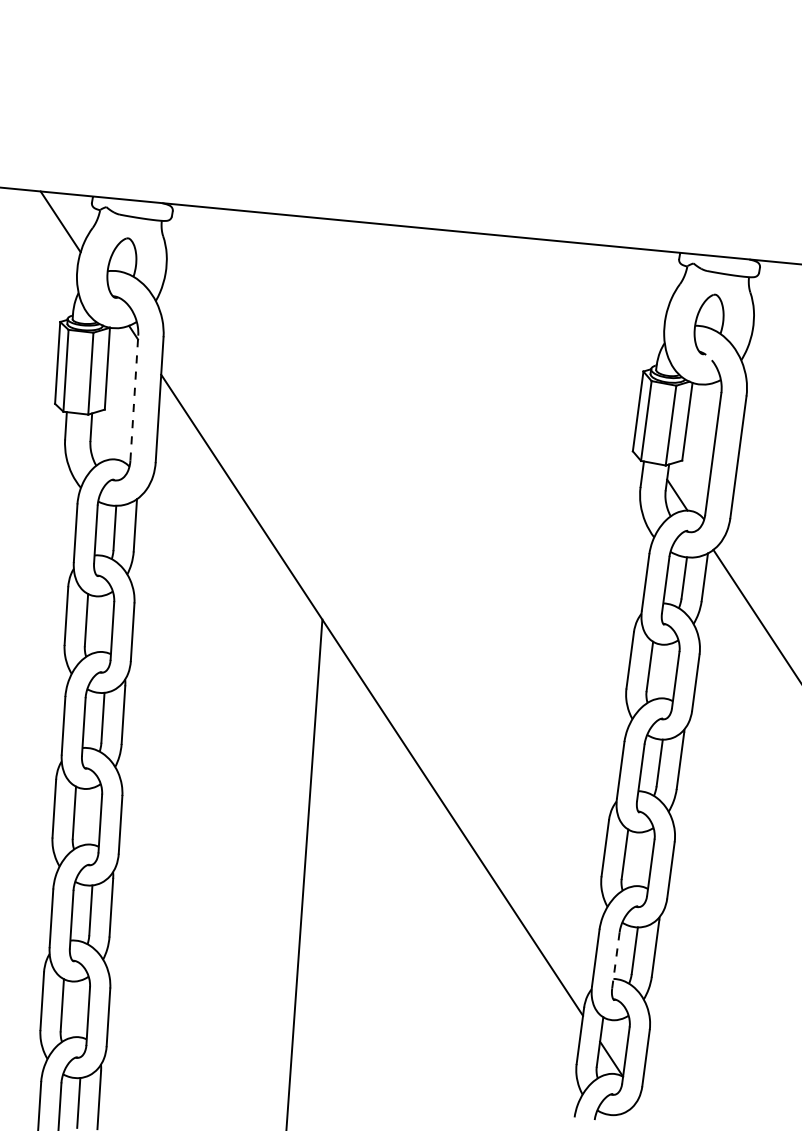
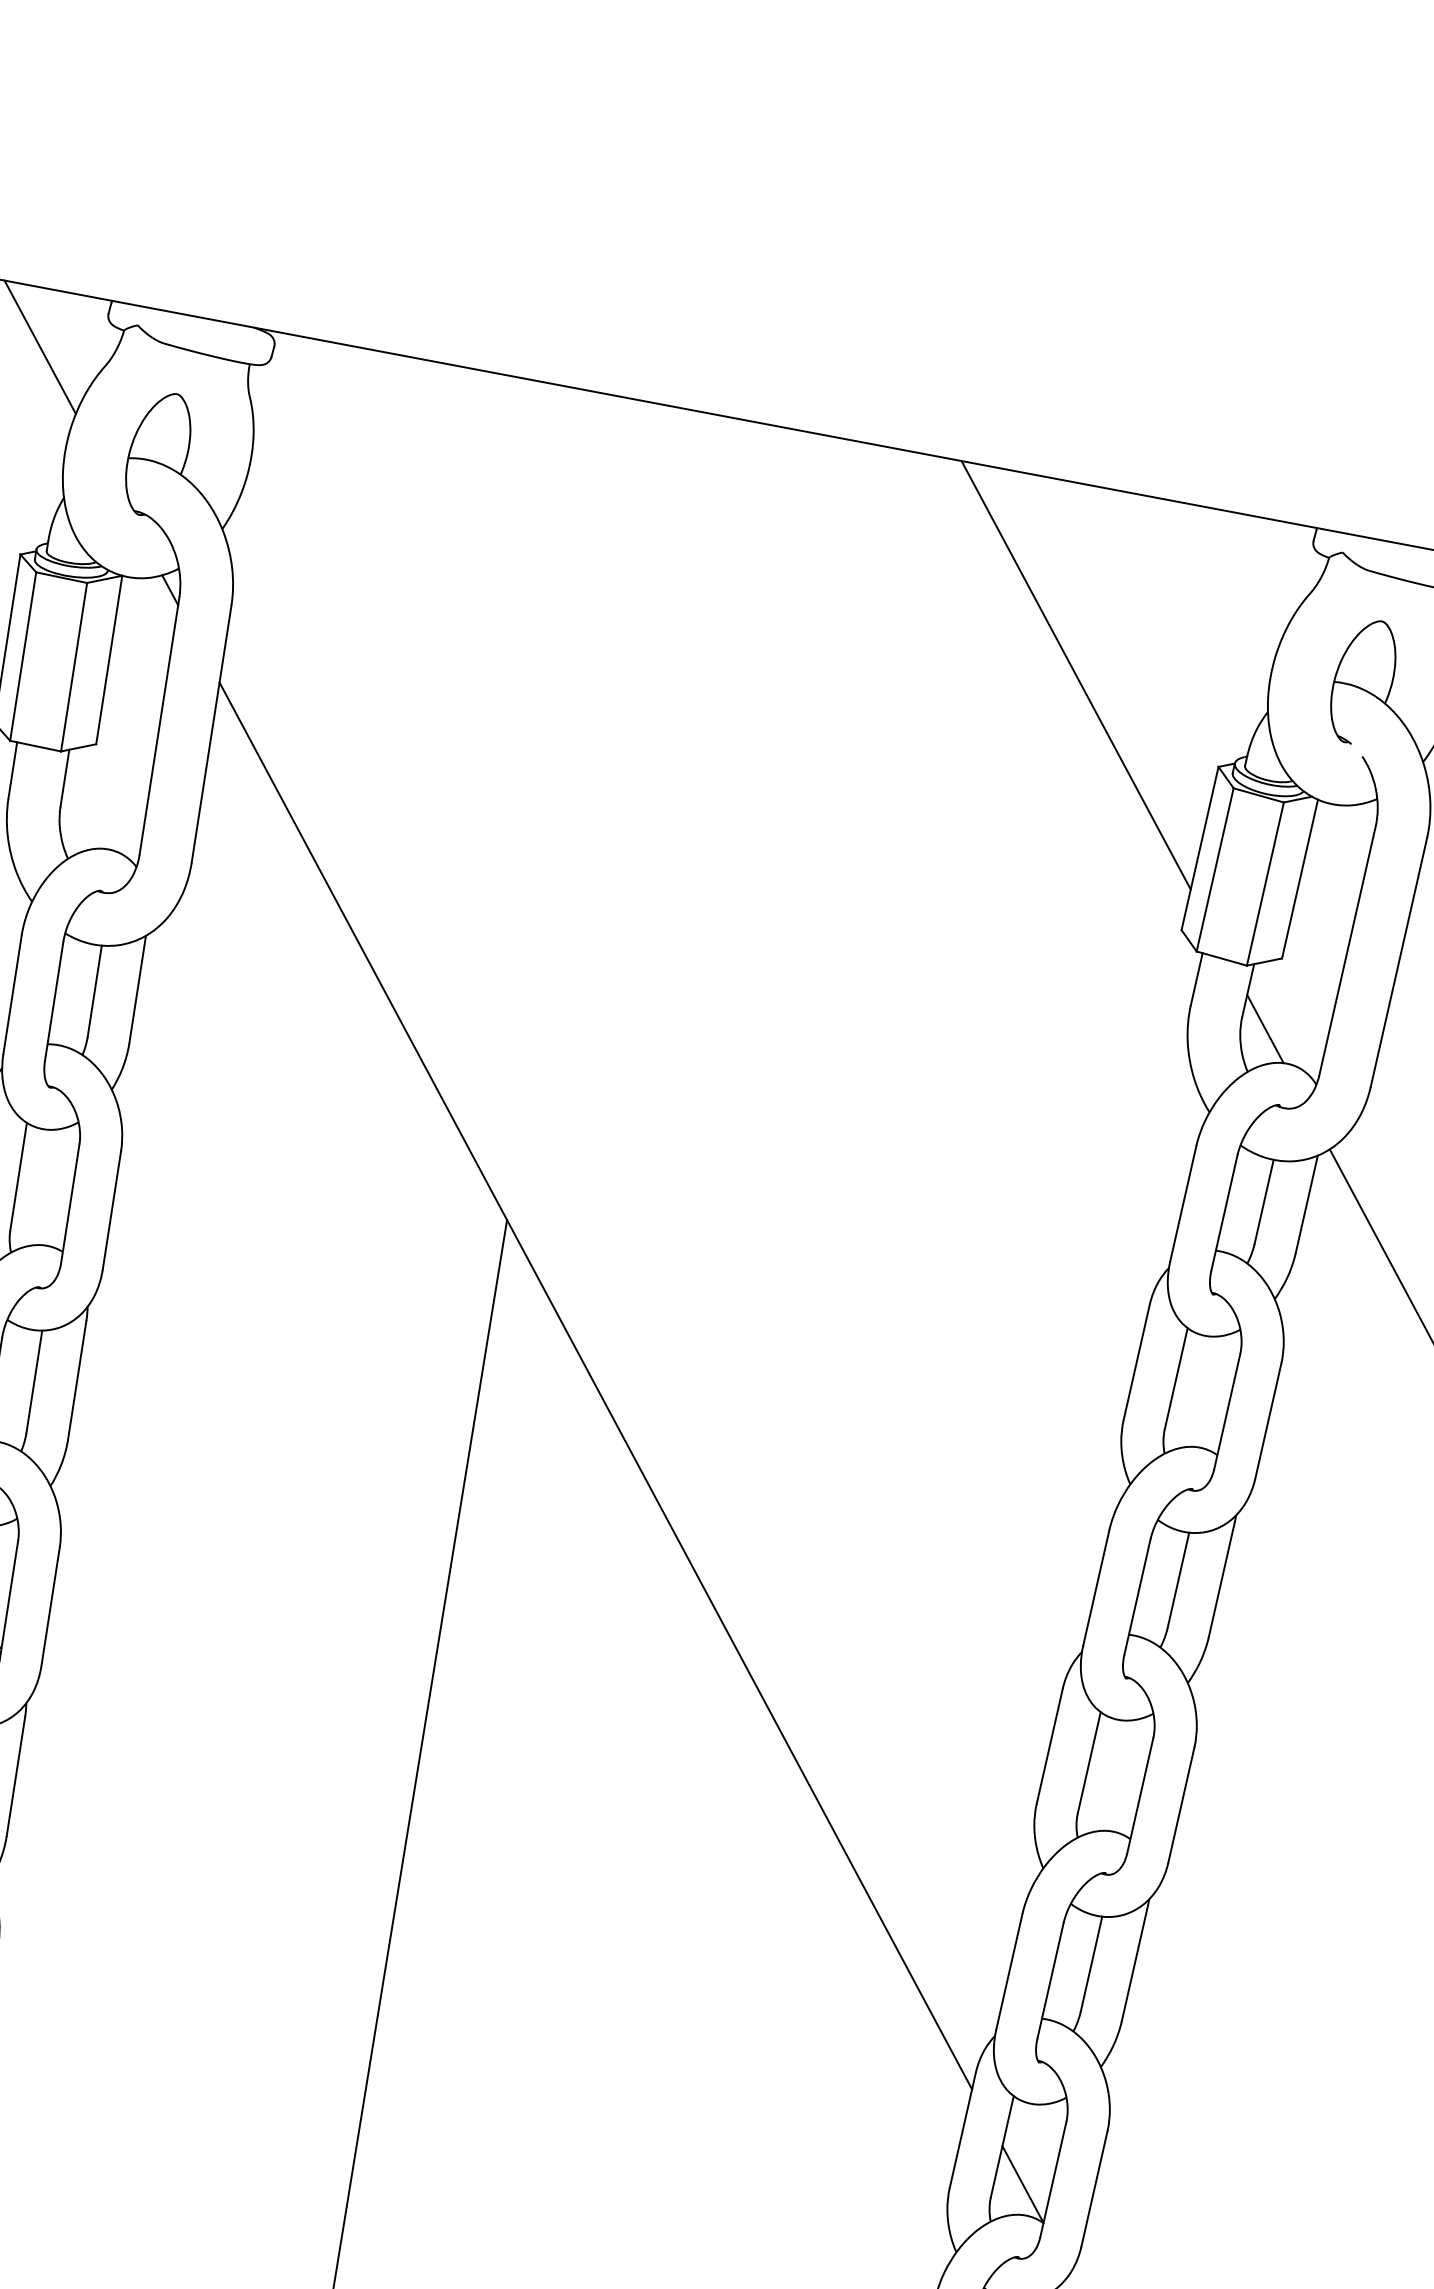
line: (571, 333) -> (1076, 674), added
line: (134, 398) -> (159, 726), dashed -> solid
line: (615, 960) -> (1049, 1980), dashed -> solid

